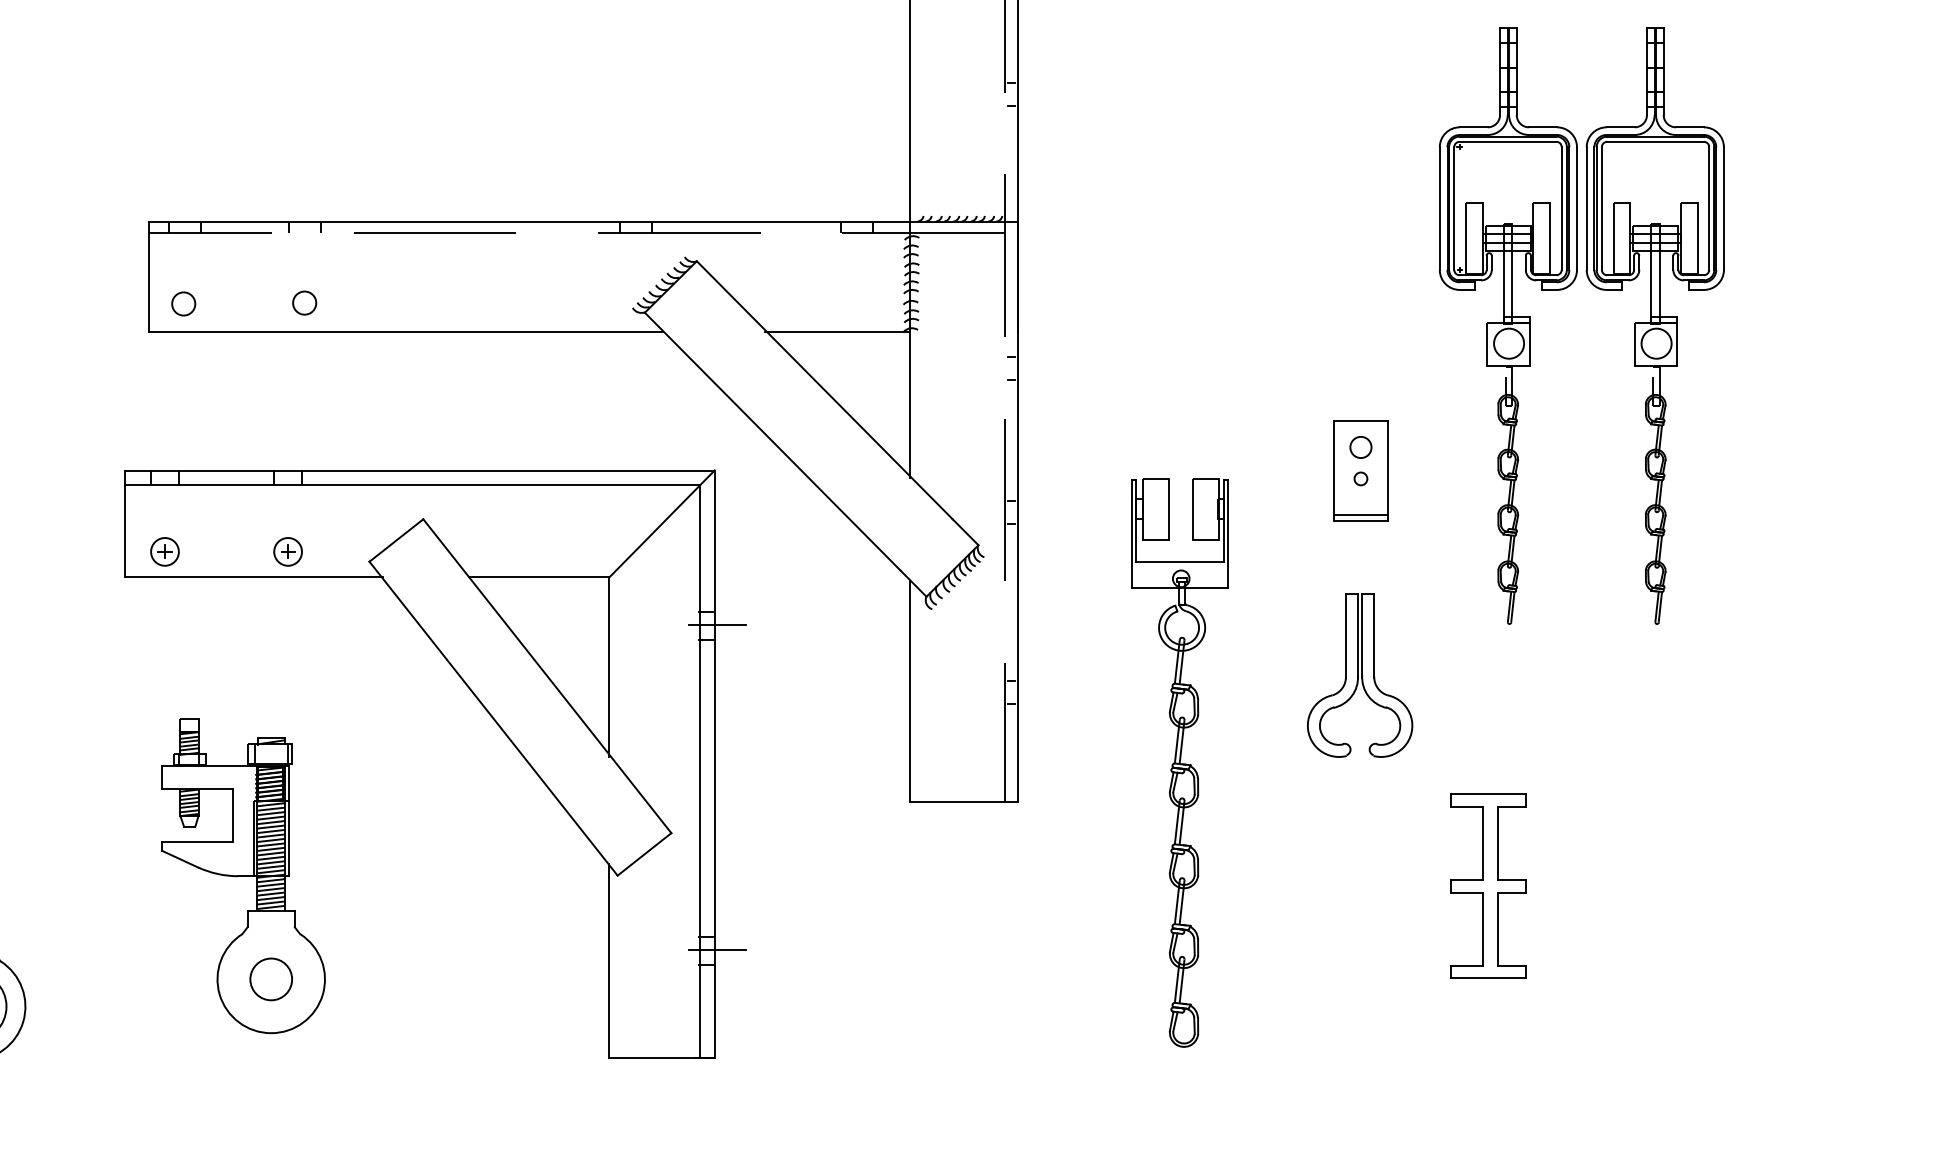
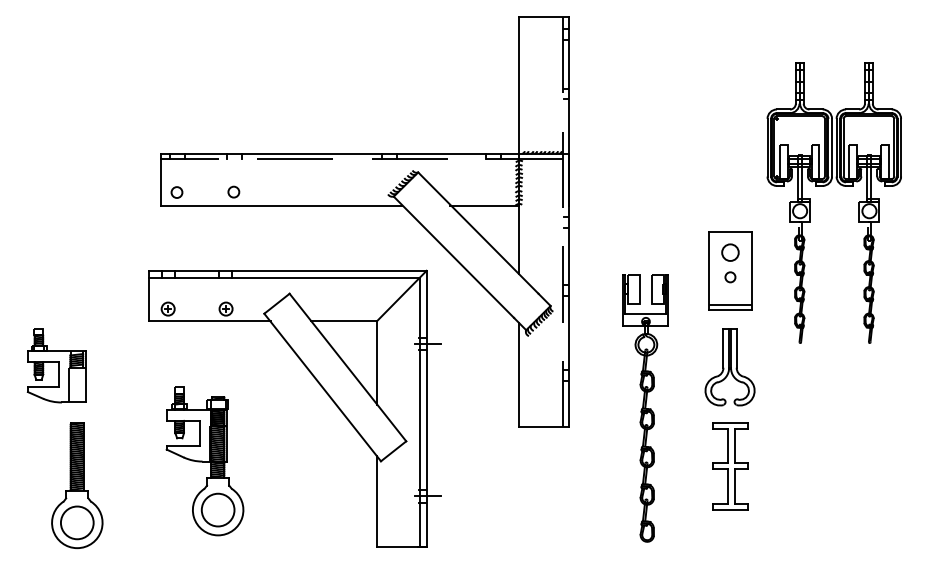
part: (1361, 469) -> (730, 270), size x1.67
part: (1488, 886) -> (730, 466), moved
circle: (269, 978) -> (217, 509), size x1.67

